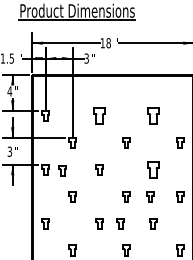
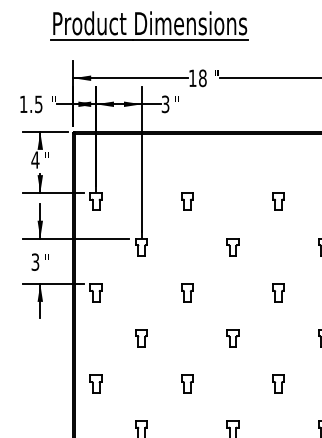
part: (99, 115) -> (187, 200), size x0.62
part: (153, 115) -> (278, 200), size x0.62
part: (153, 169) -> (278, 292), size x0.62
part: (62, 170) -> (124, 293), removed
part: (150, 196) -> (273, 337), removed
part: (120, 223) -> (222, 383), removed

